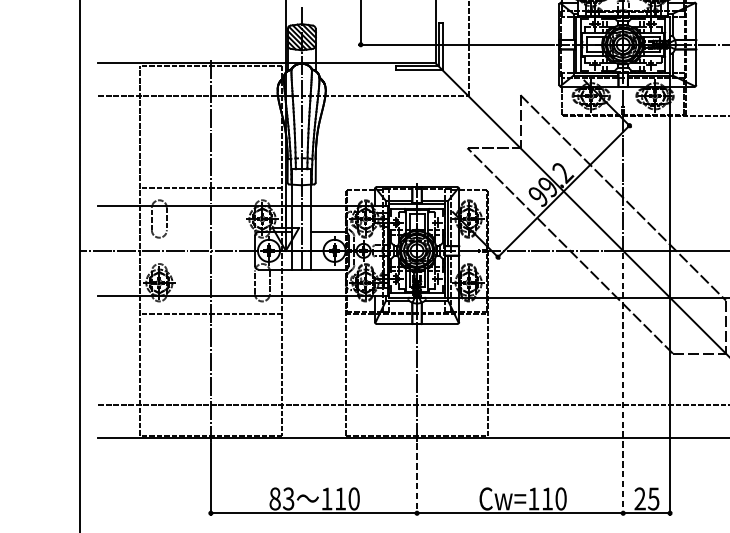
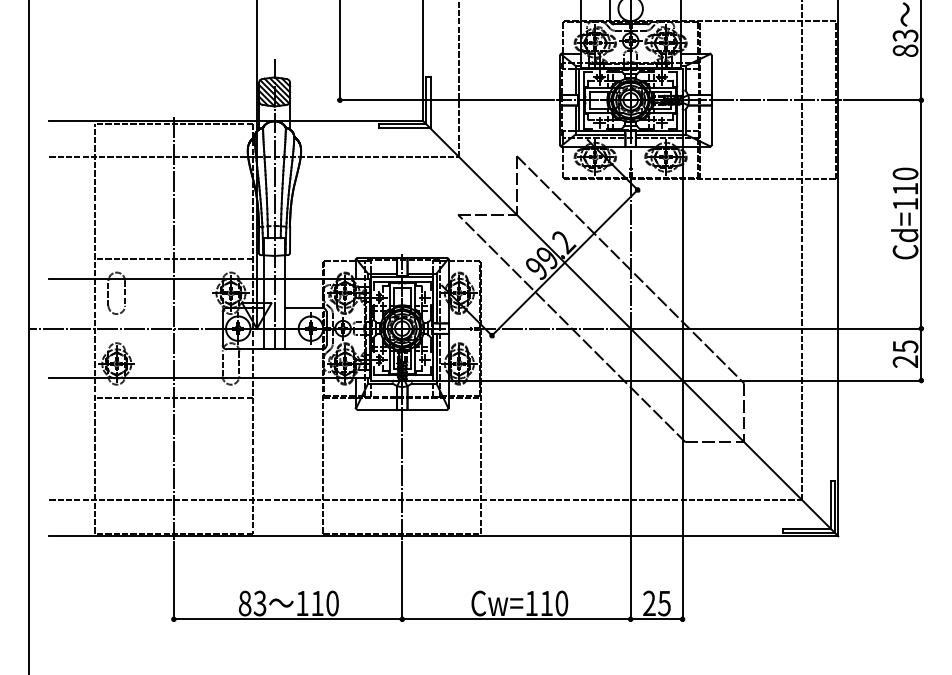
line: (623, 384) -> (630, 476), dashed -> solid
line: (417, 479) -> (402, 581), dashed -> solid

